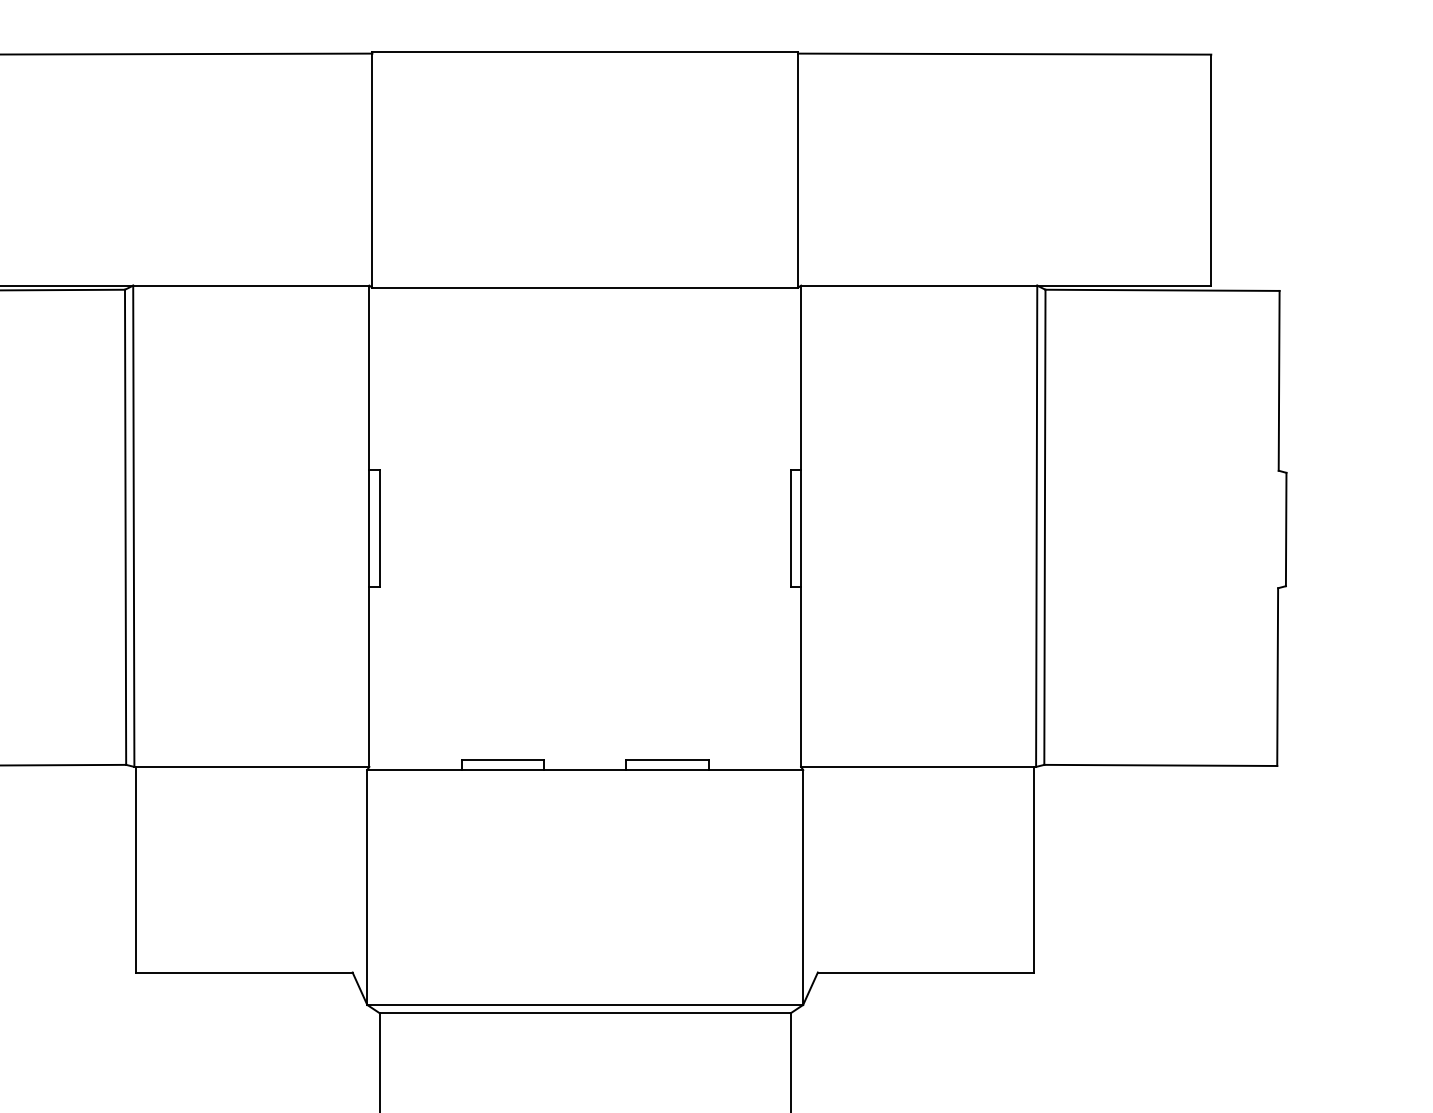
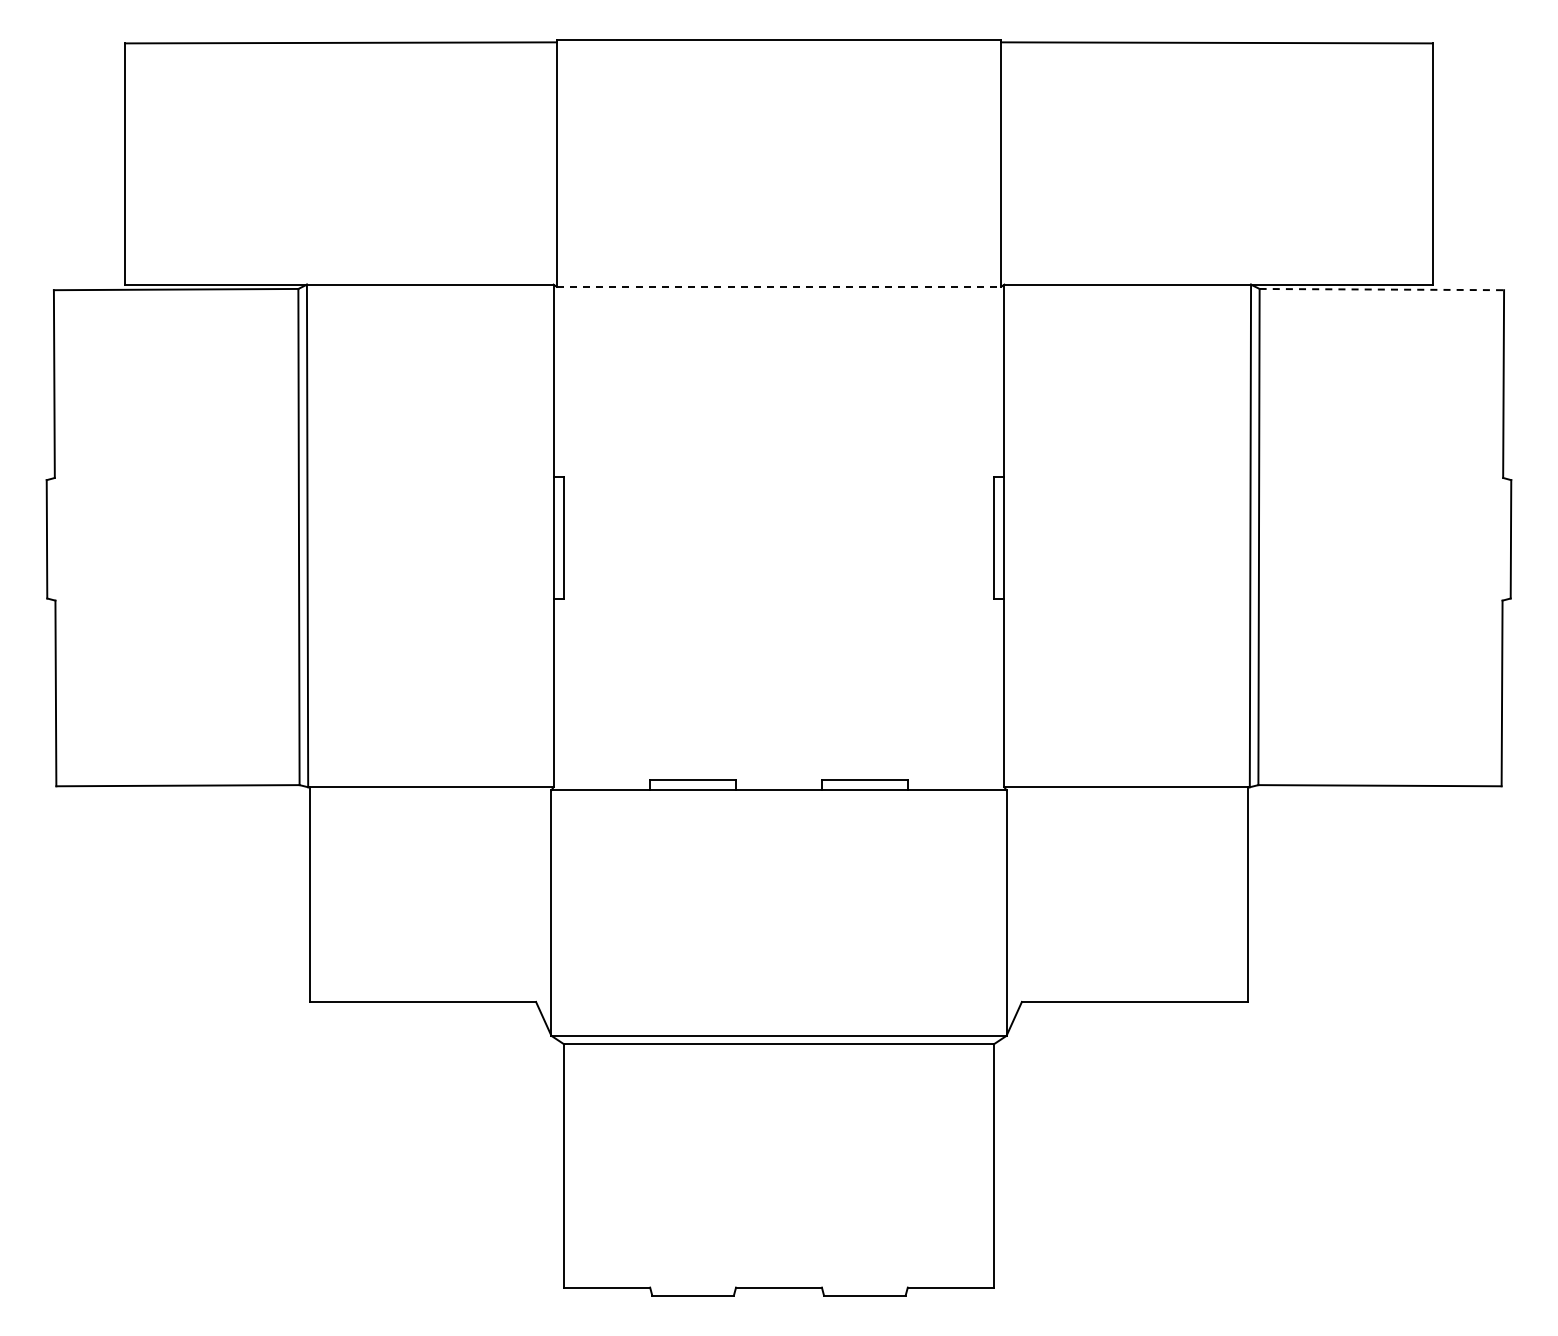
line: (585, 287) -> (779, 286), solid -> dashed
line: (1163, 290) -> (1382, 289), solid -> dashed

